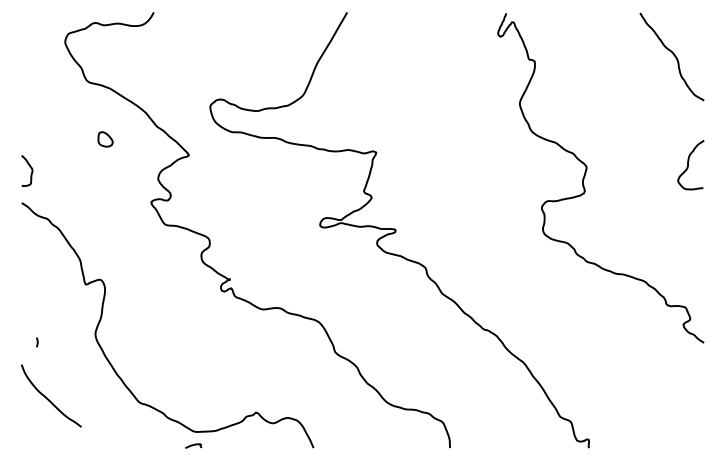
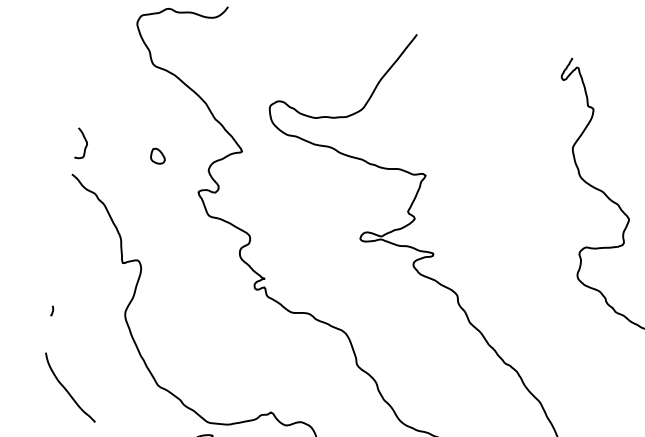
part: (105, 139) -> (158, 156), moved
part: (37, 342) -> (52, 310), moved
curve: (48, 398) -> (67, 389), moved

